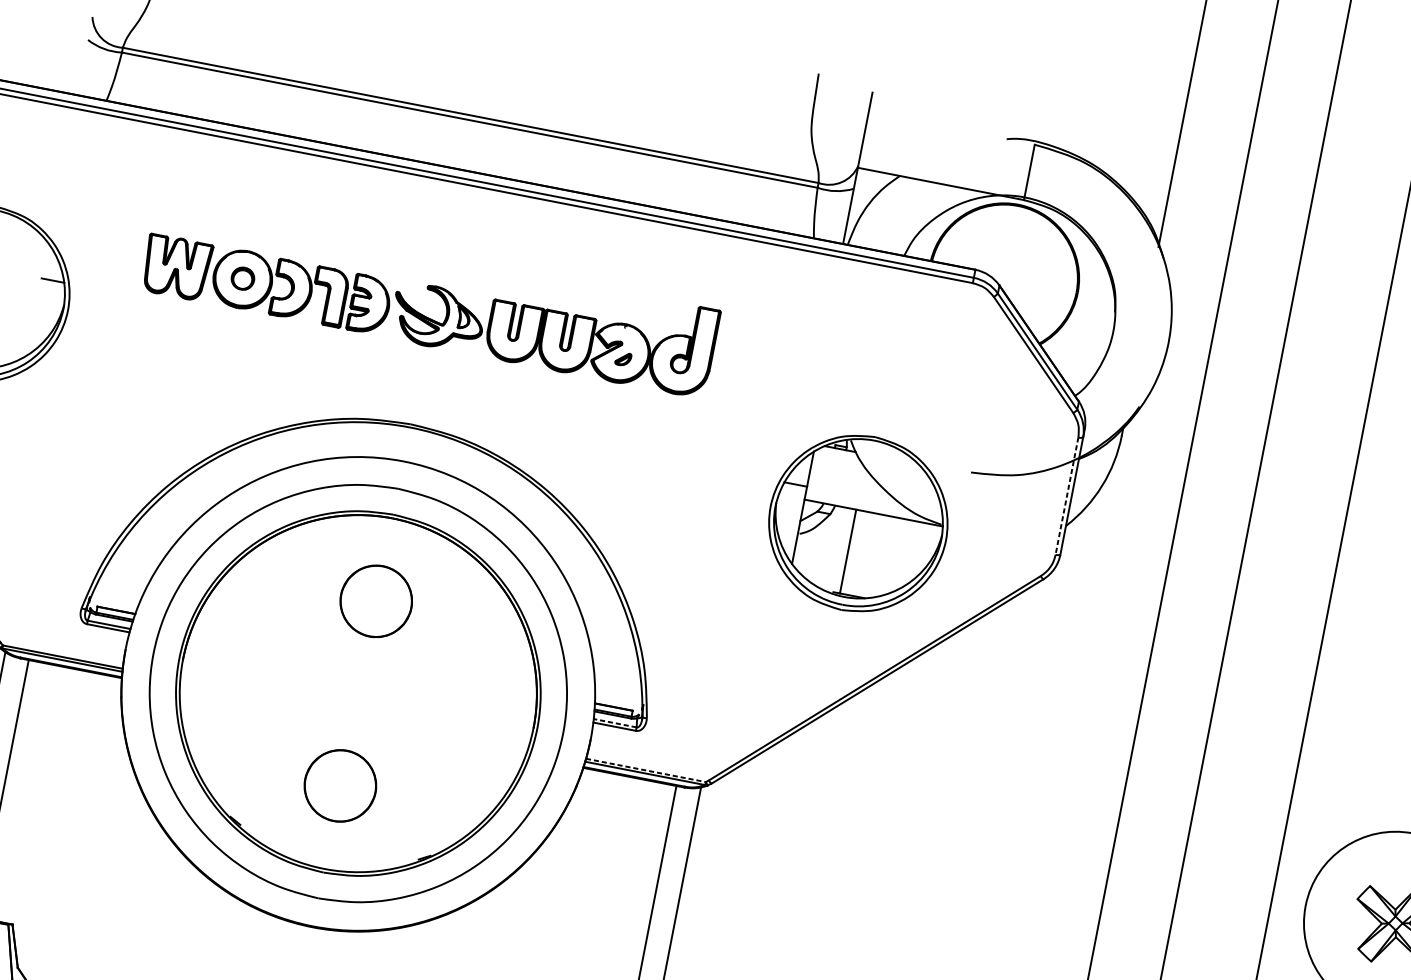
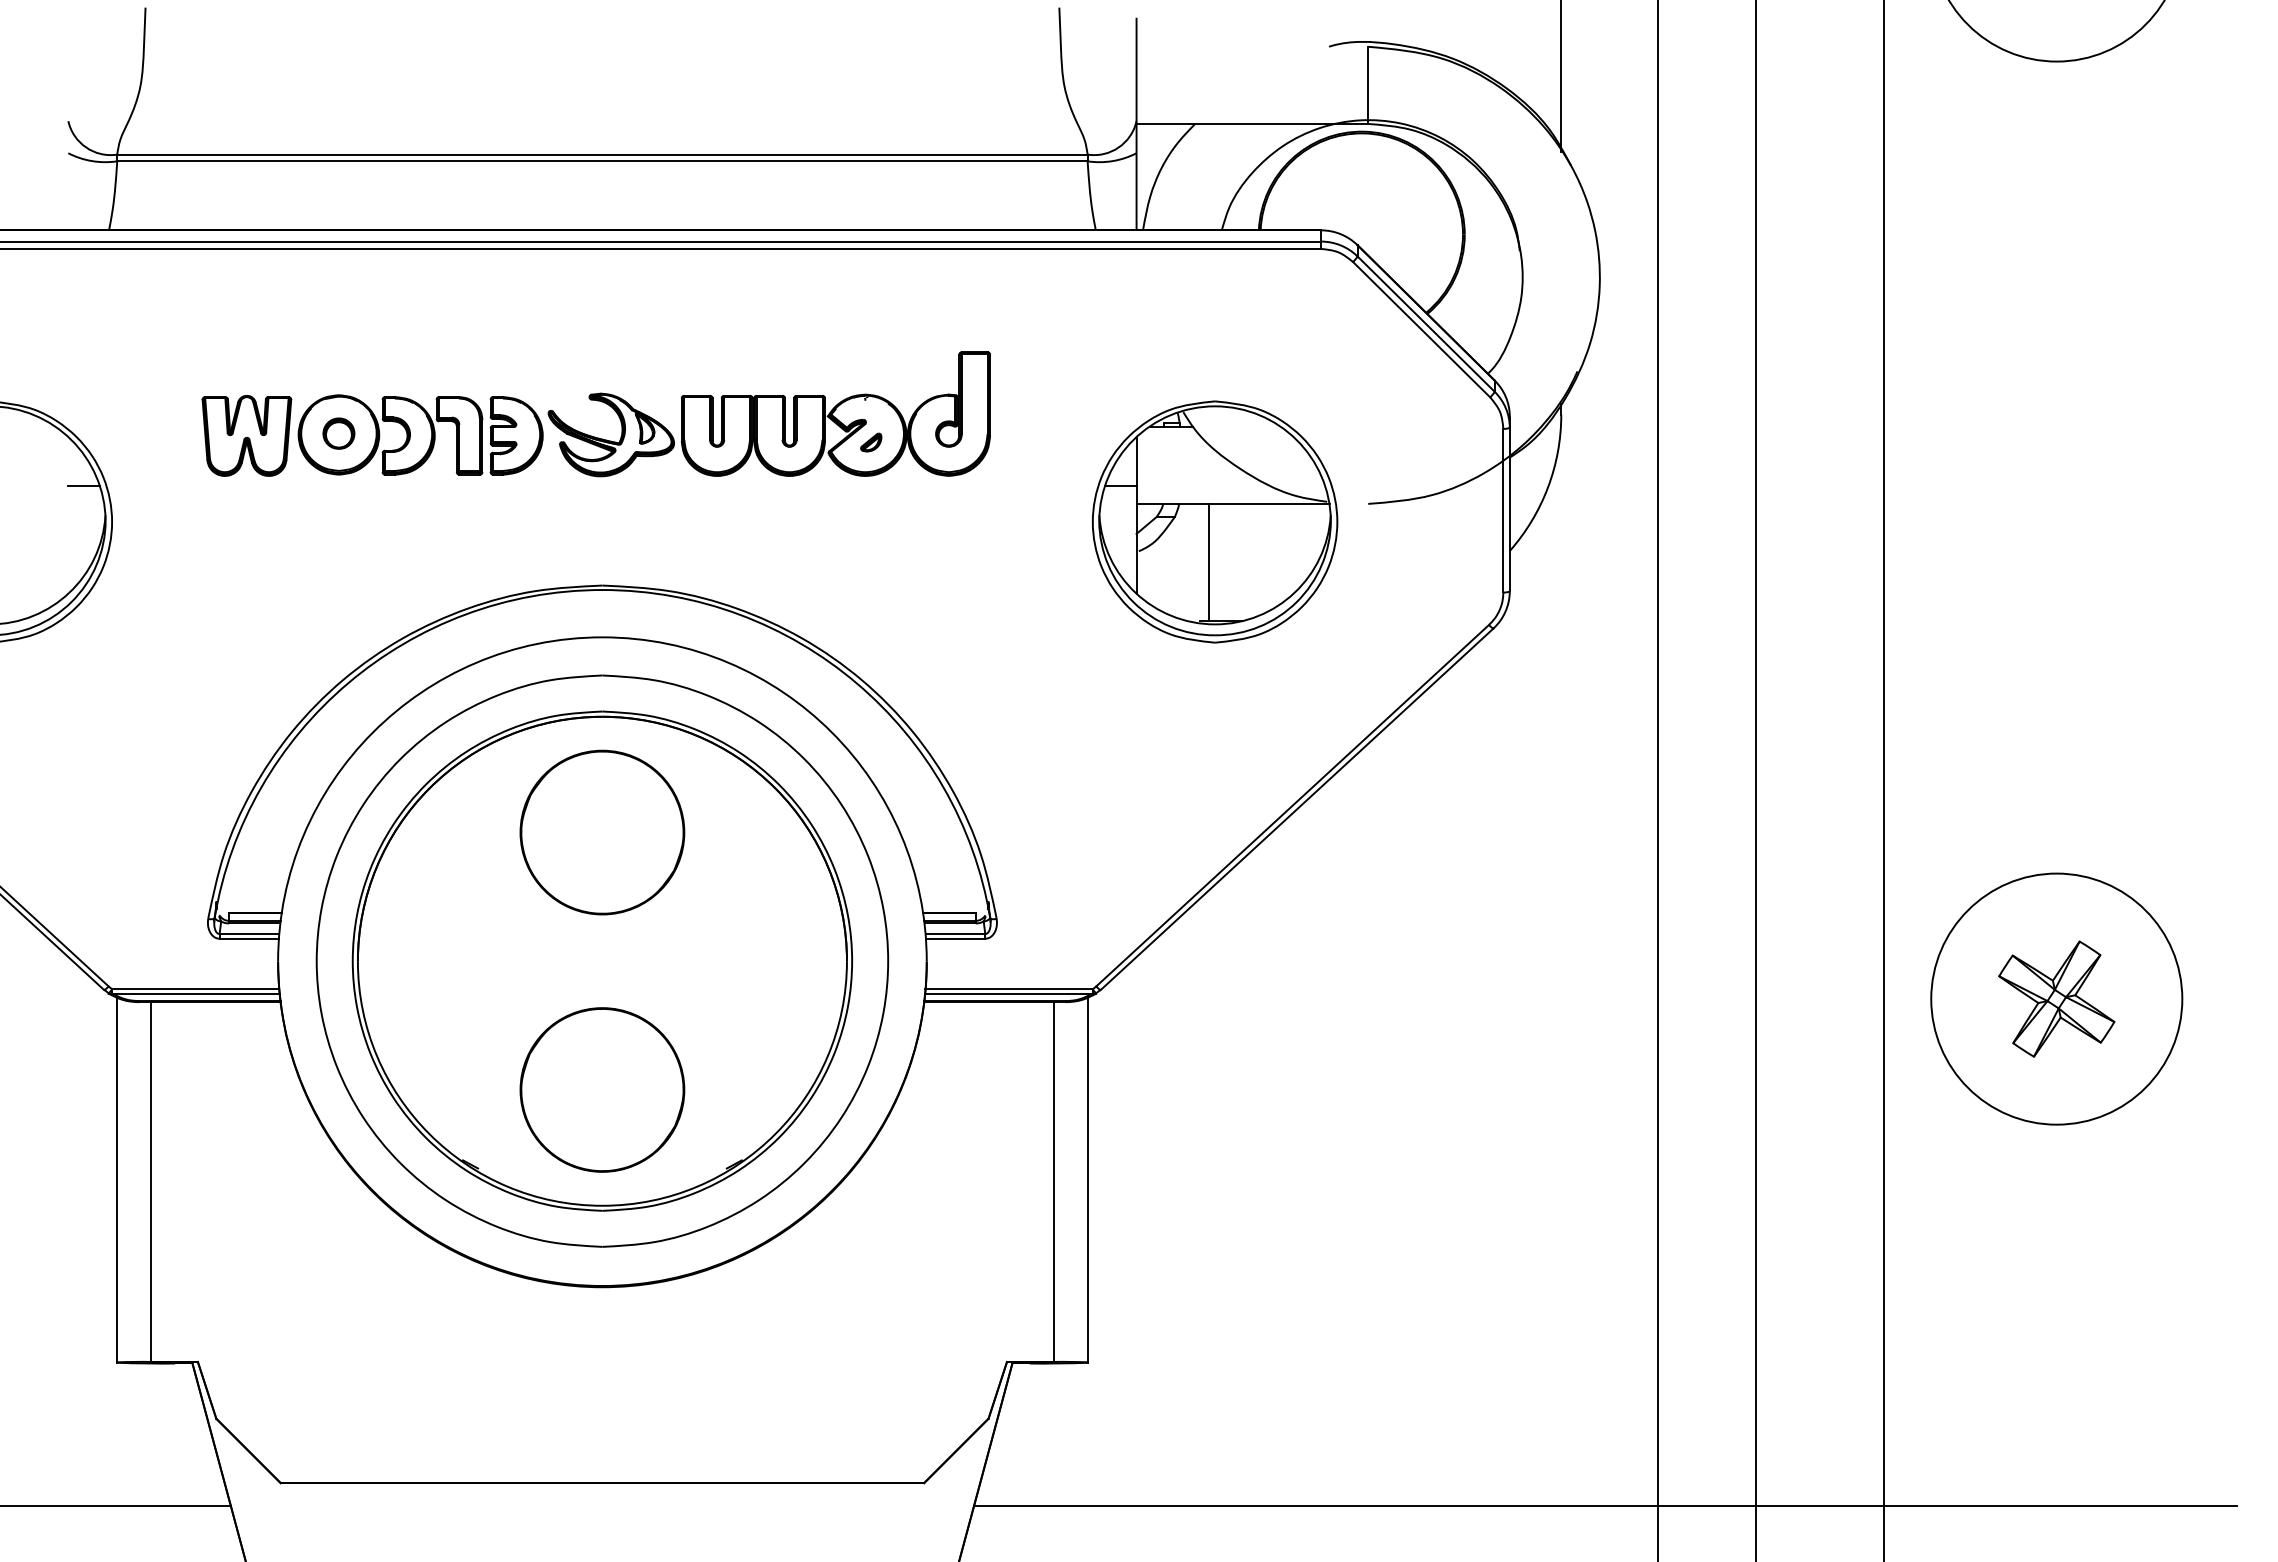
line: (1067, 496) -> (1503, 510), dashed -> solid
part: (858, 523) -> (1214, 521), moved
part: (376, 601) -> (602, 832), size x1.67
line: (615, 722) -> (955, 933), dashed -> solid
line: (646, 770) -> (1009, 989), dashed -> solid
part: (340, 785) -> (602, 1089), size x1.67

